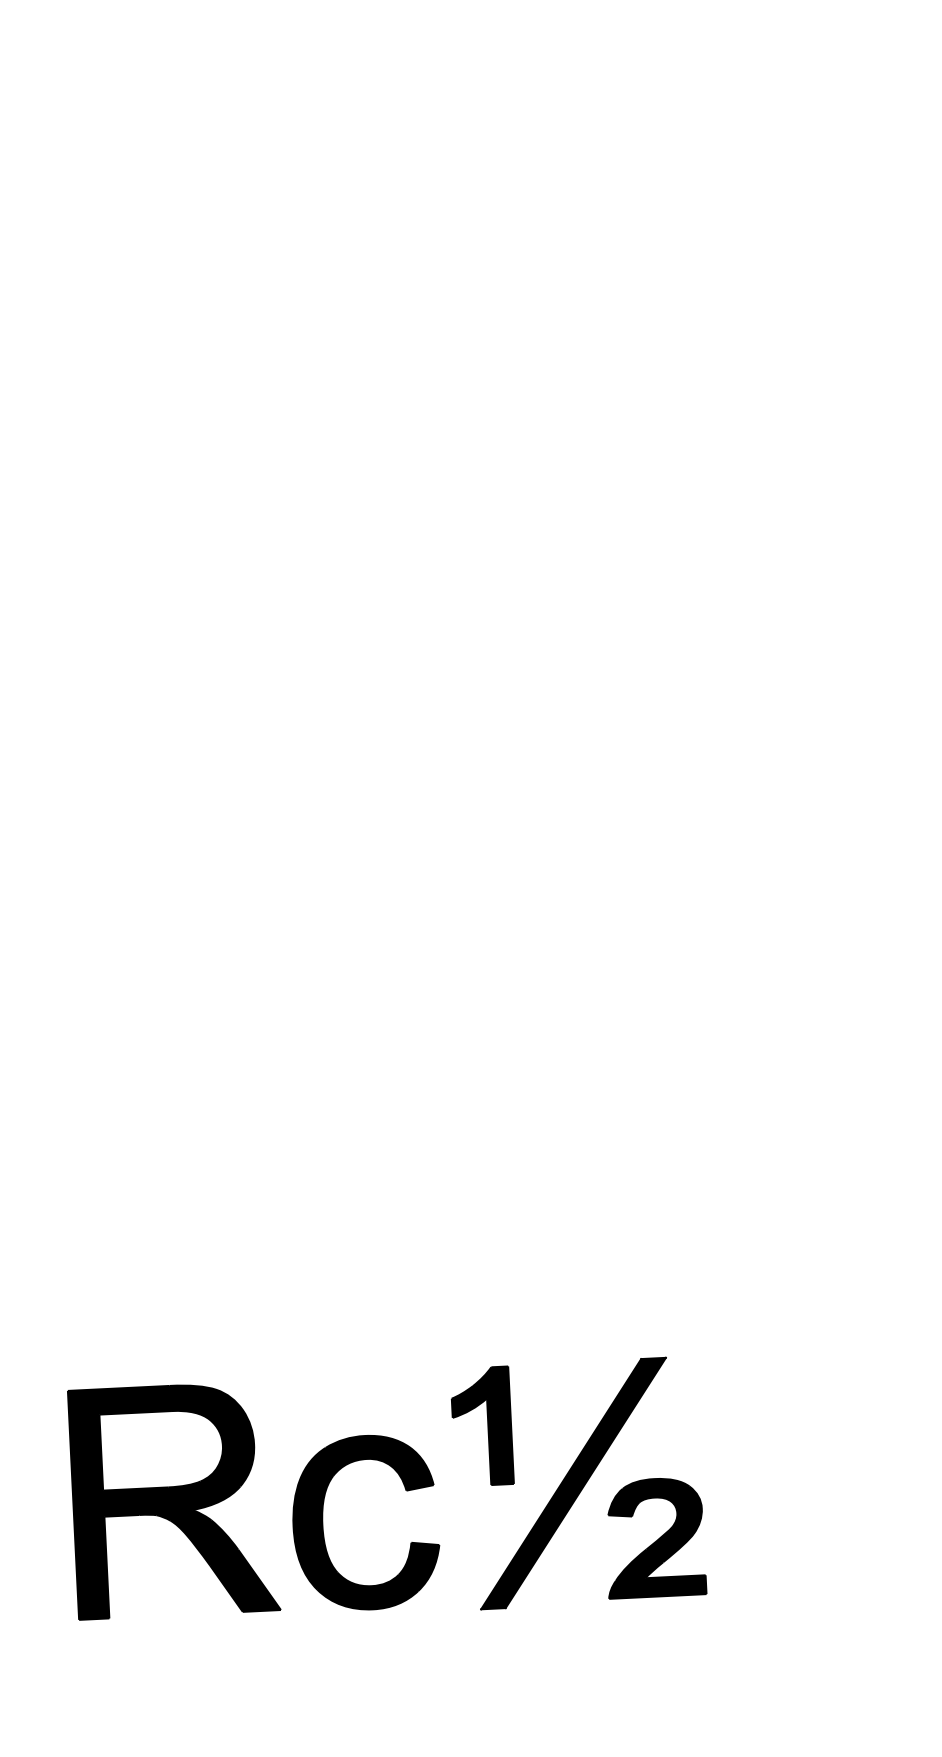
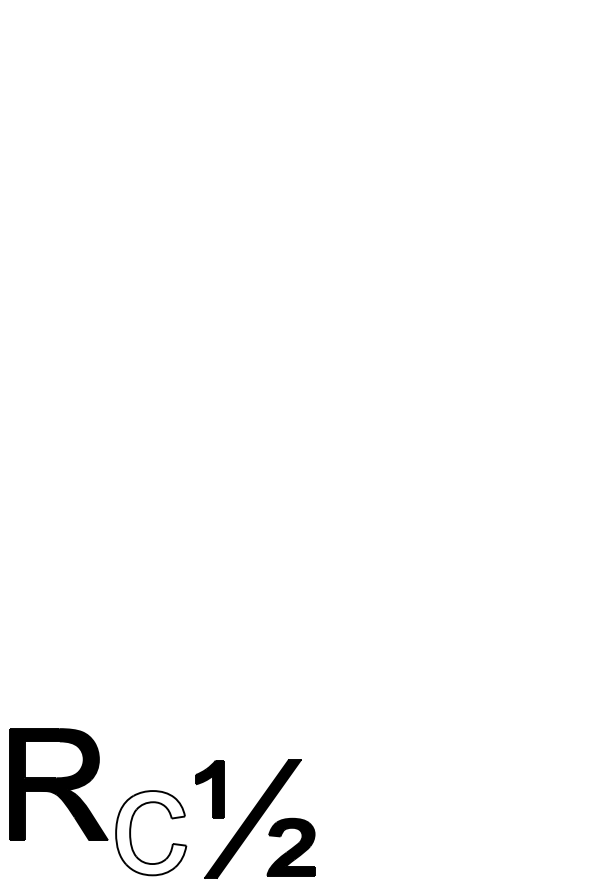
part: (173, 1499) -> (58, 784), moved
fill: (366, 1523) -> (151, 833), removed

